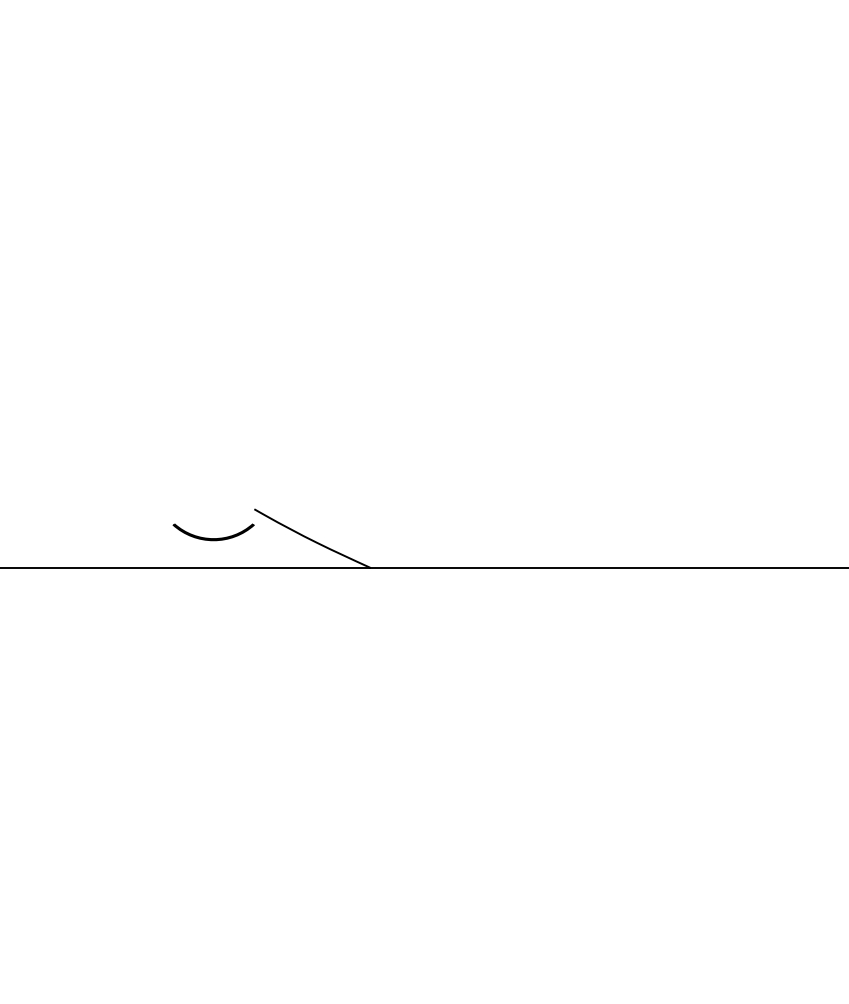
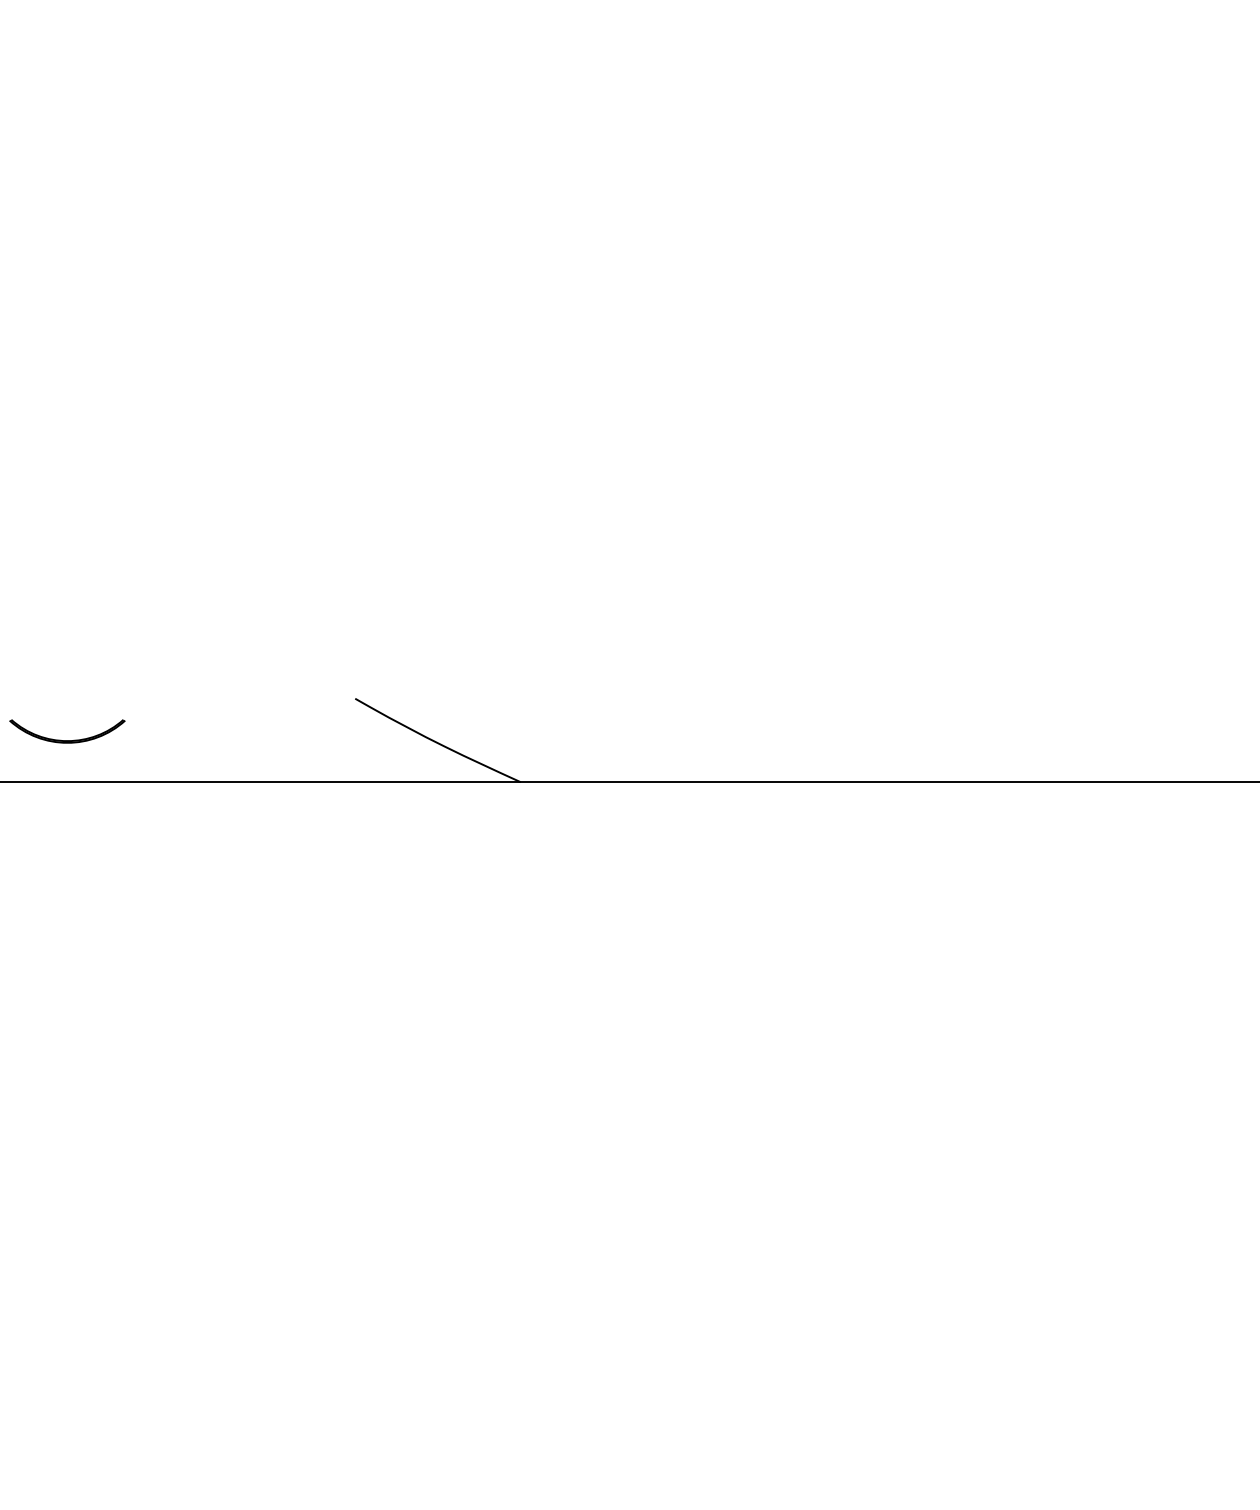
part: (213, 538) -> (67, 740), moved

